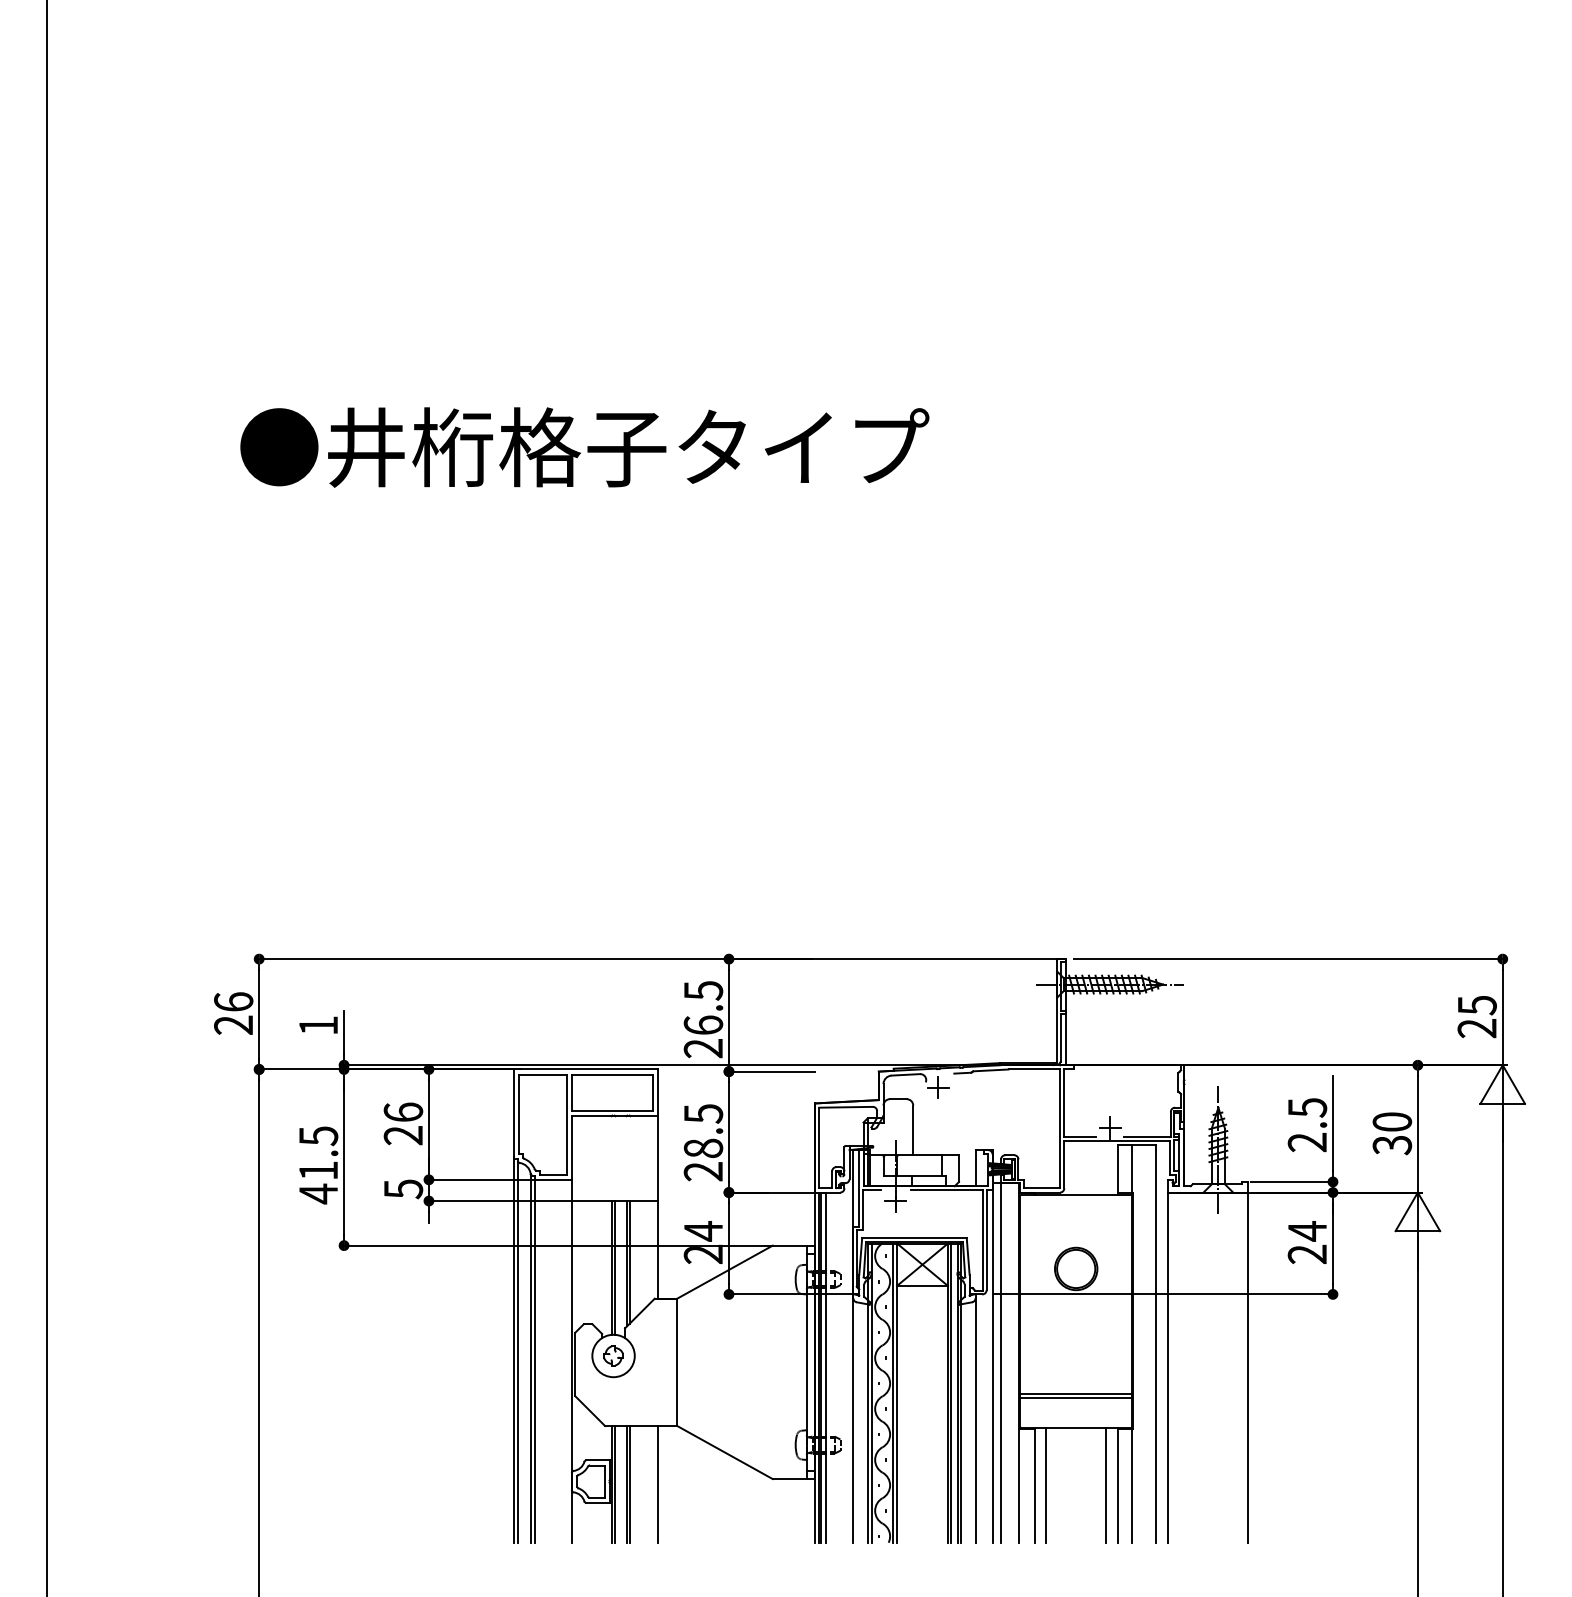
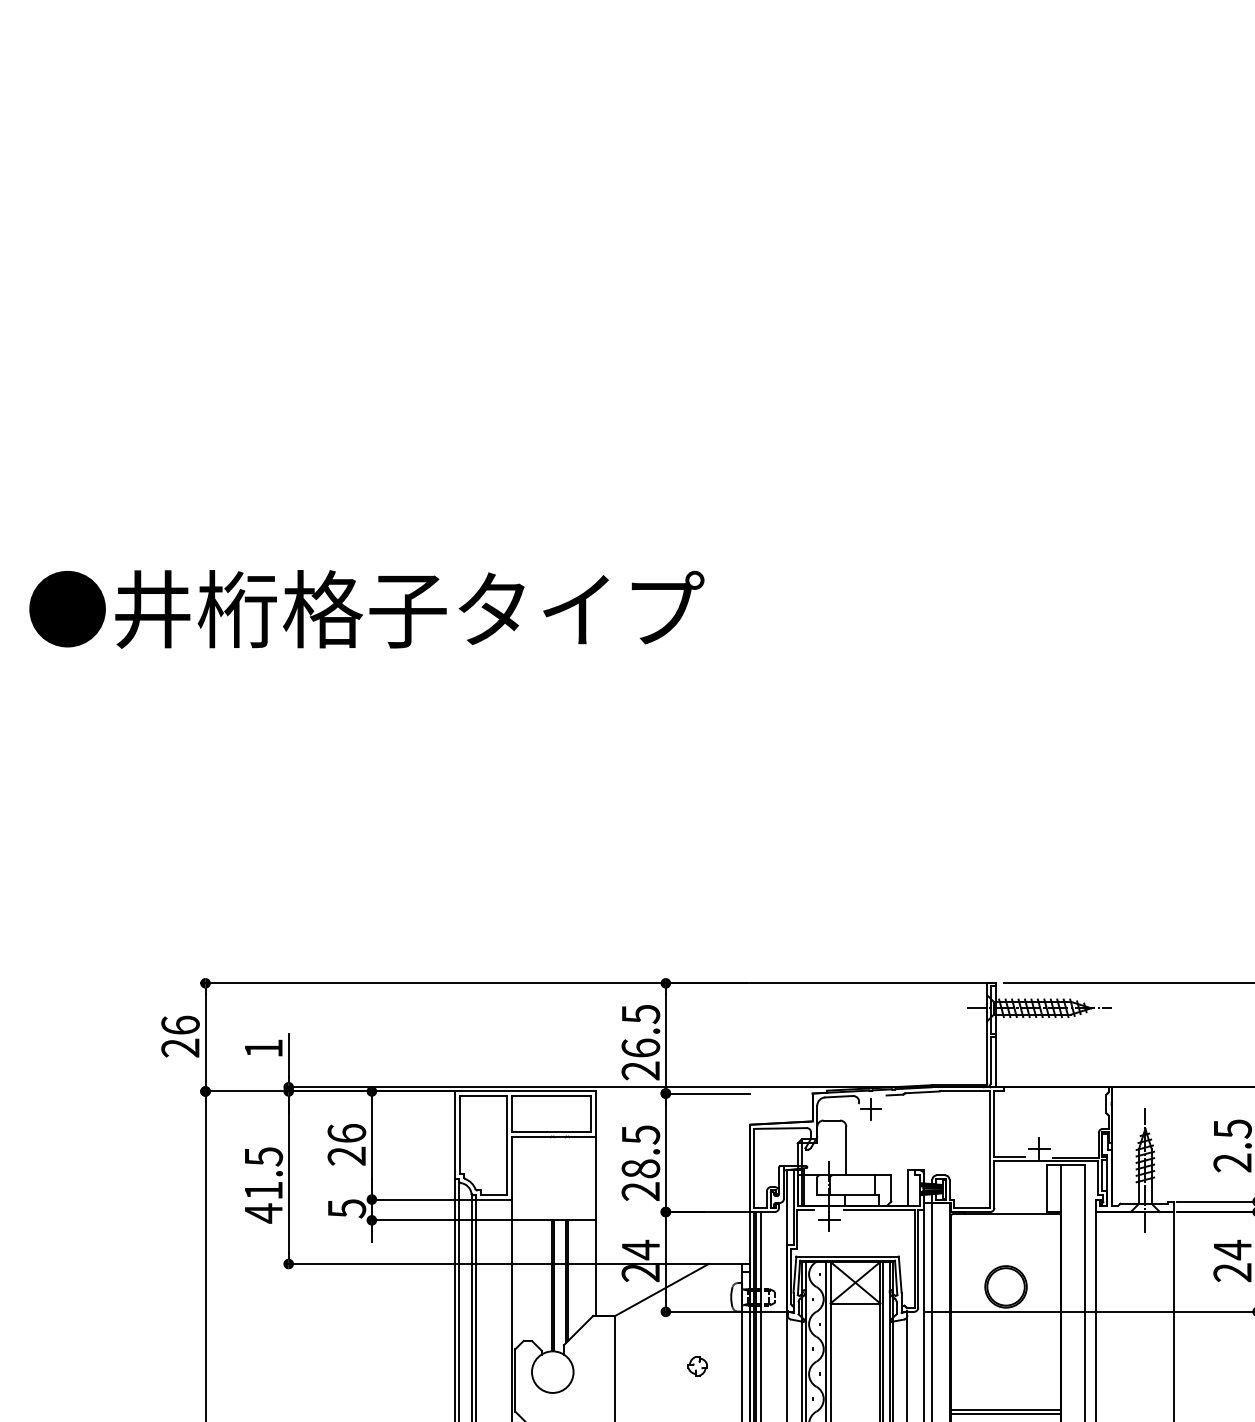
text: (584, 447) -> (366, 609), moved
part: (613, 1355) -> (697, 1365), moved

